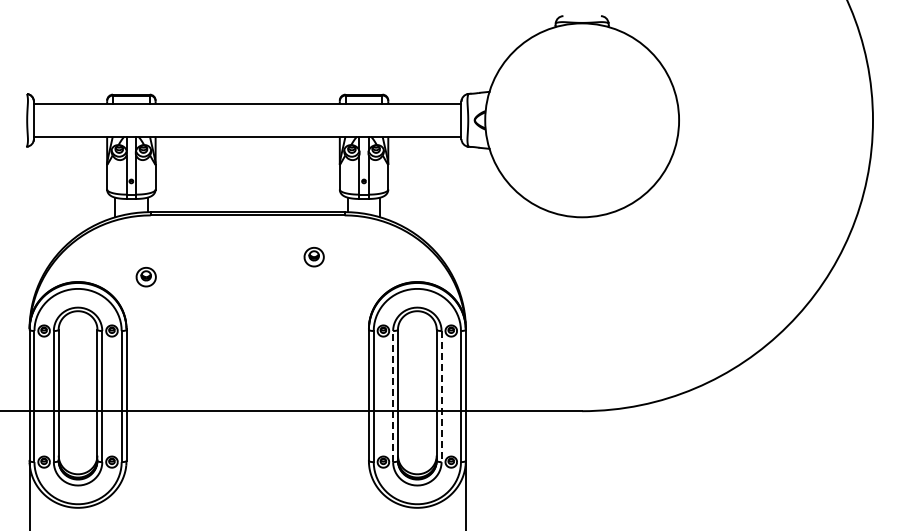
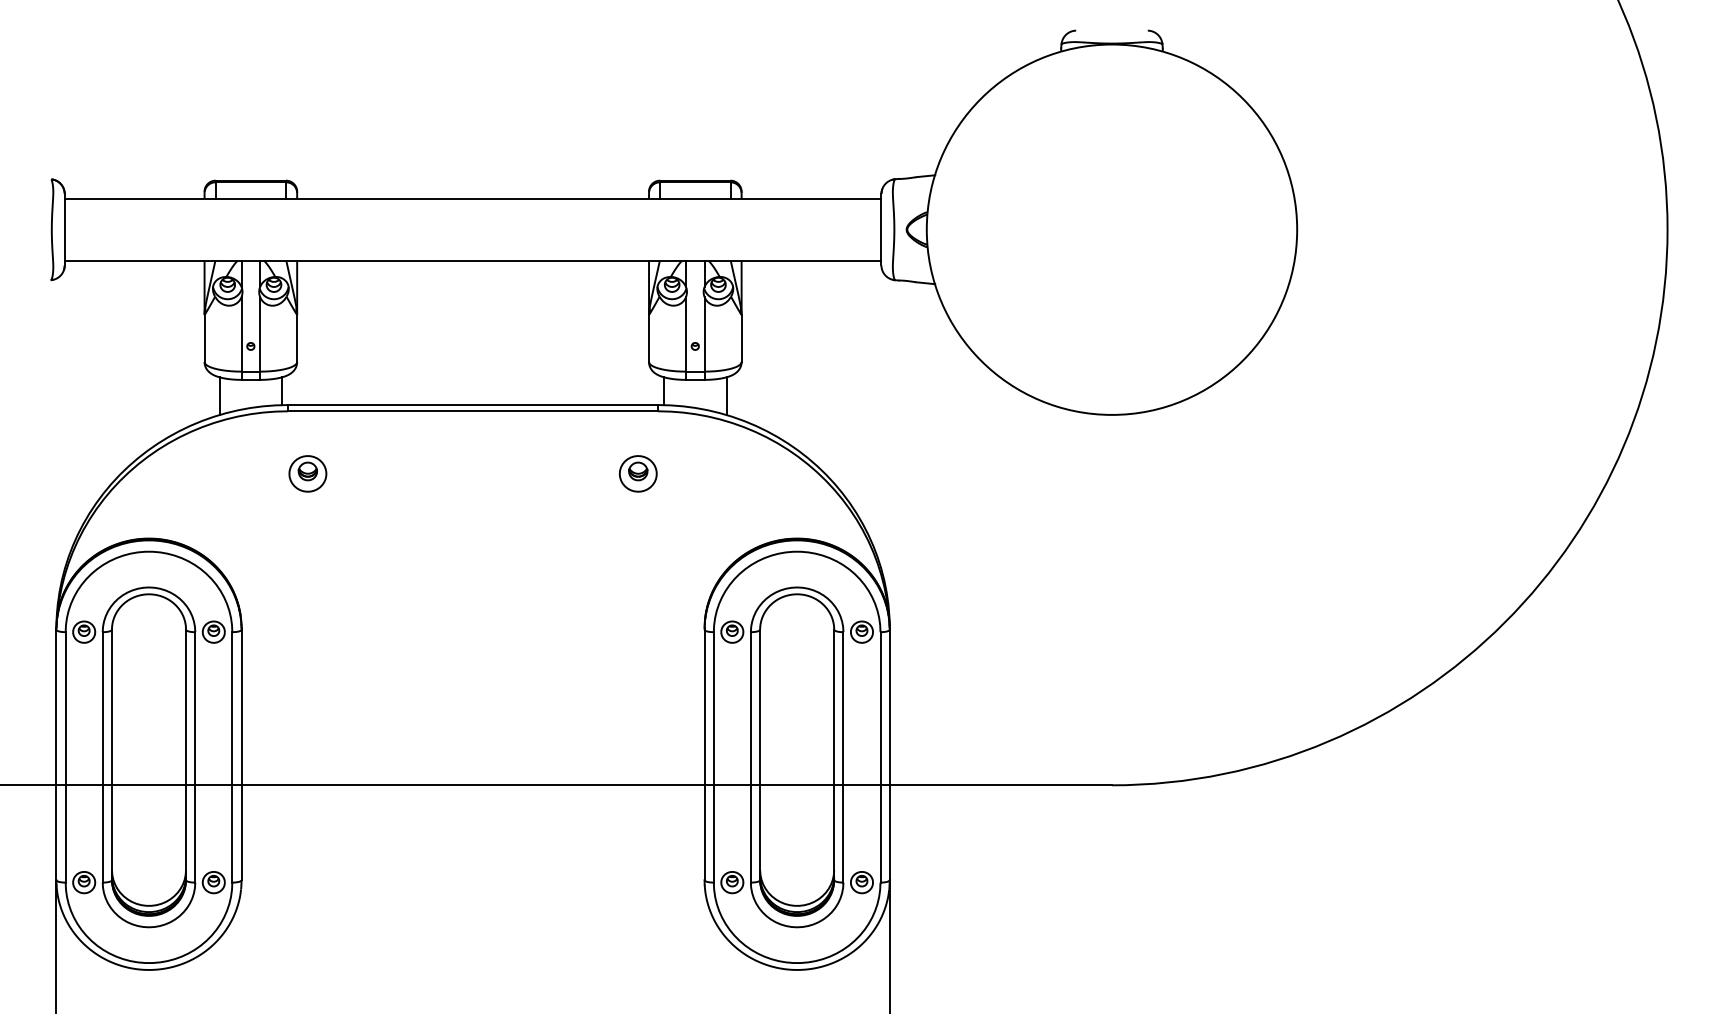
part: (313, 257) -> (636, 474), moved
part: (145, 277) -> (306, 474), moved
line: (393, 396) -> (751, 757), dashed -> solid
line: (441, 396) -> (843, 757), dashed -> solid

